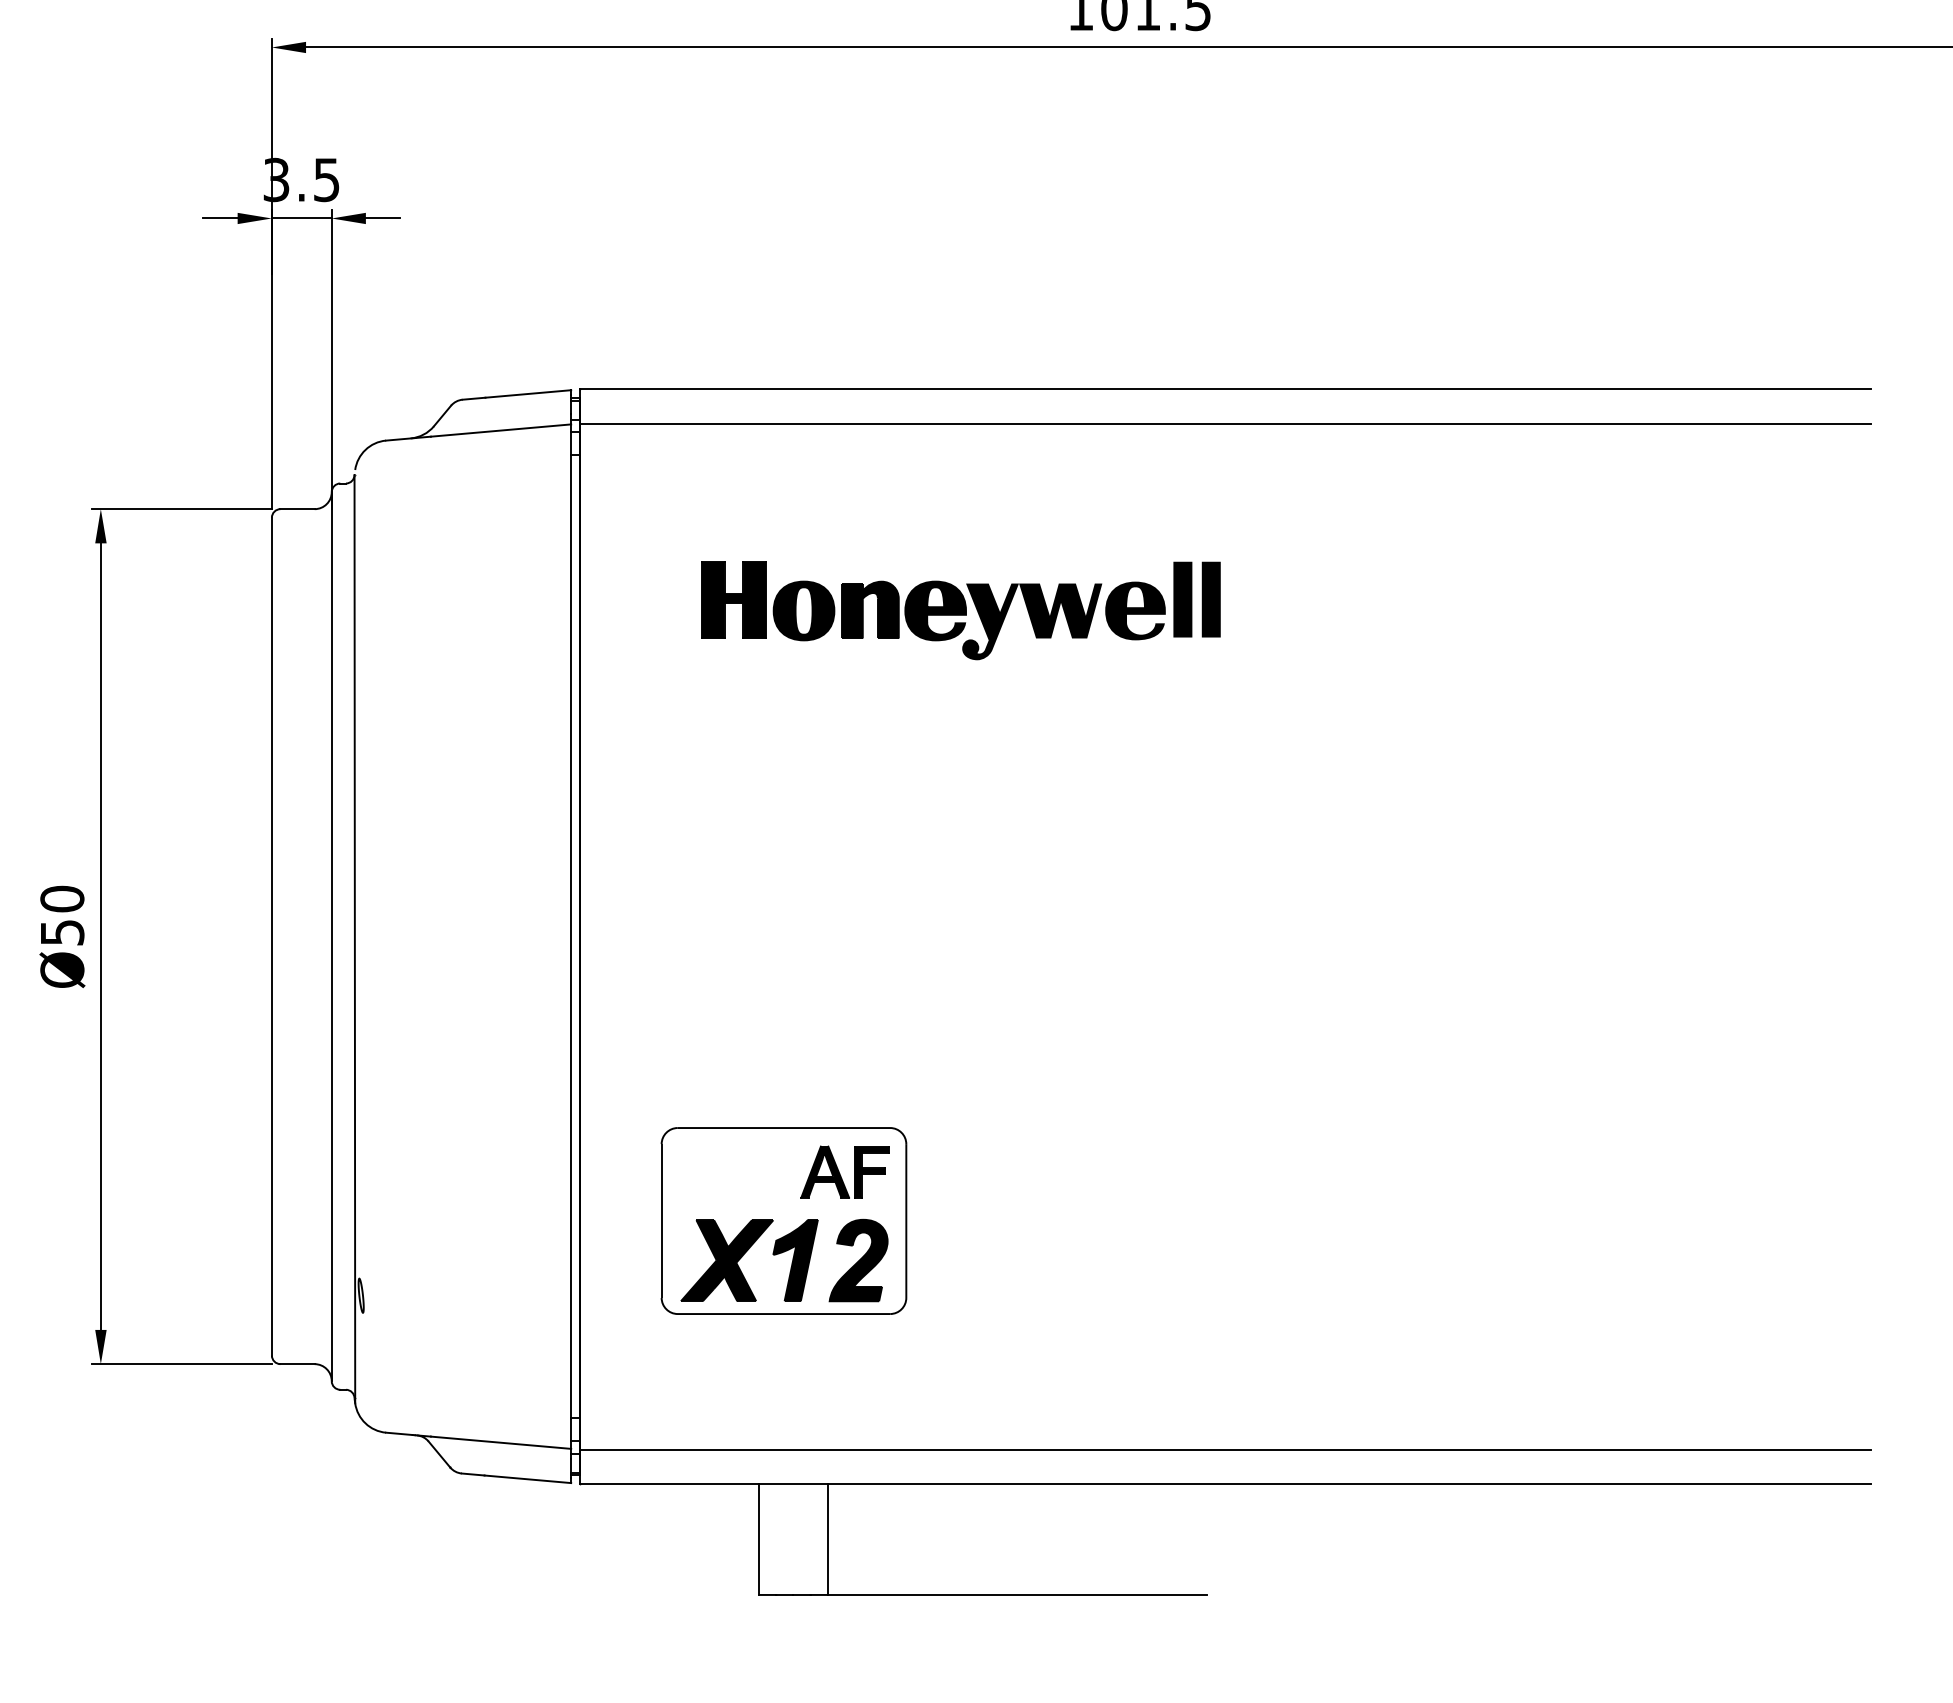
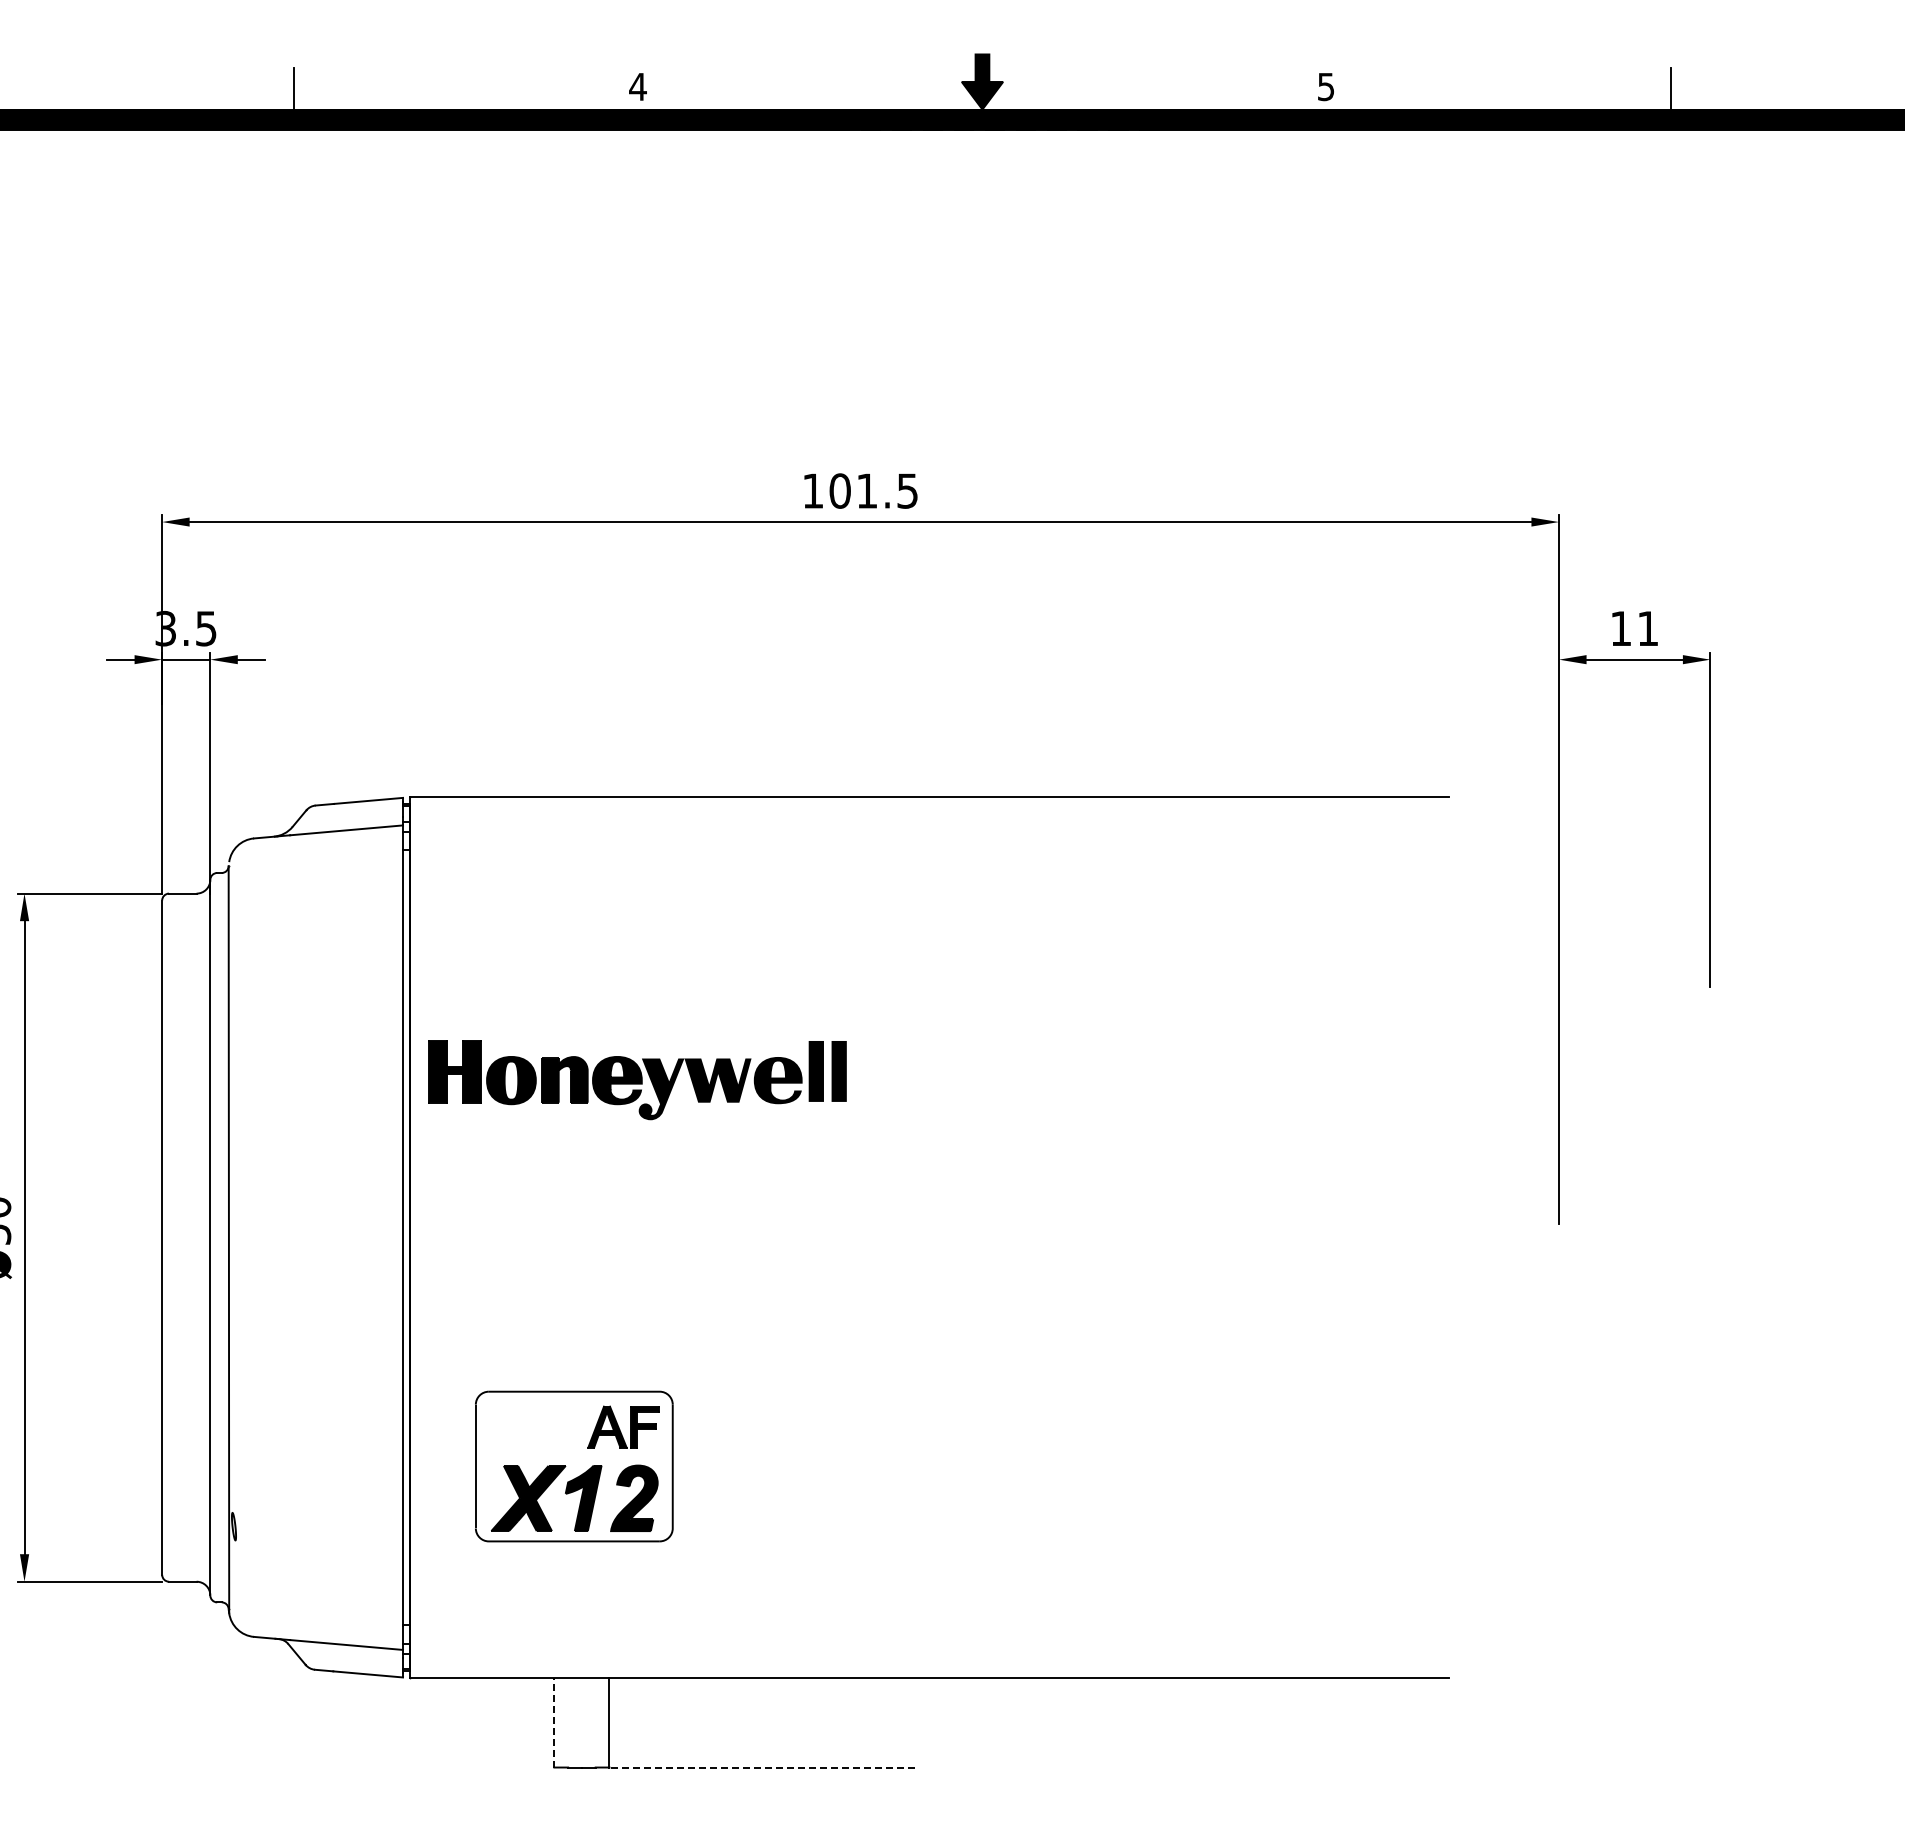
line: (1224, 423) -> (928, 824), removed
part: (960, 610) -> (637, 1080), moved
line: (1224, 1449) -> (928, 1650), removed
line: (759, 1539) -> (554, 1722), solid -> dashed
line: (1017, 1594) -> (762, 1767), solid -> dashed

